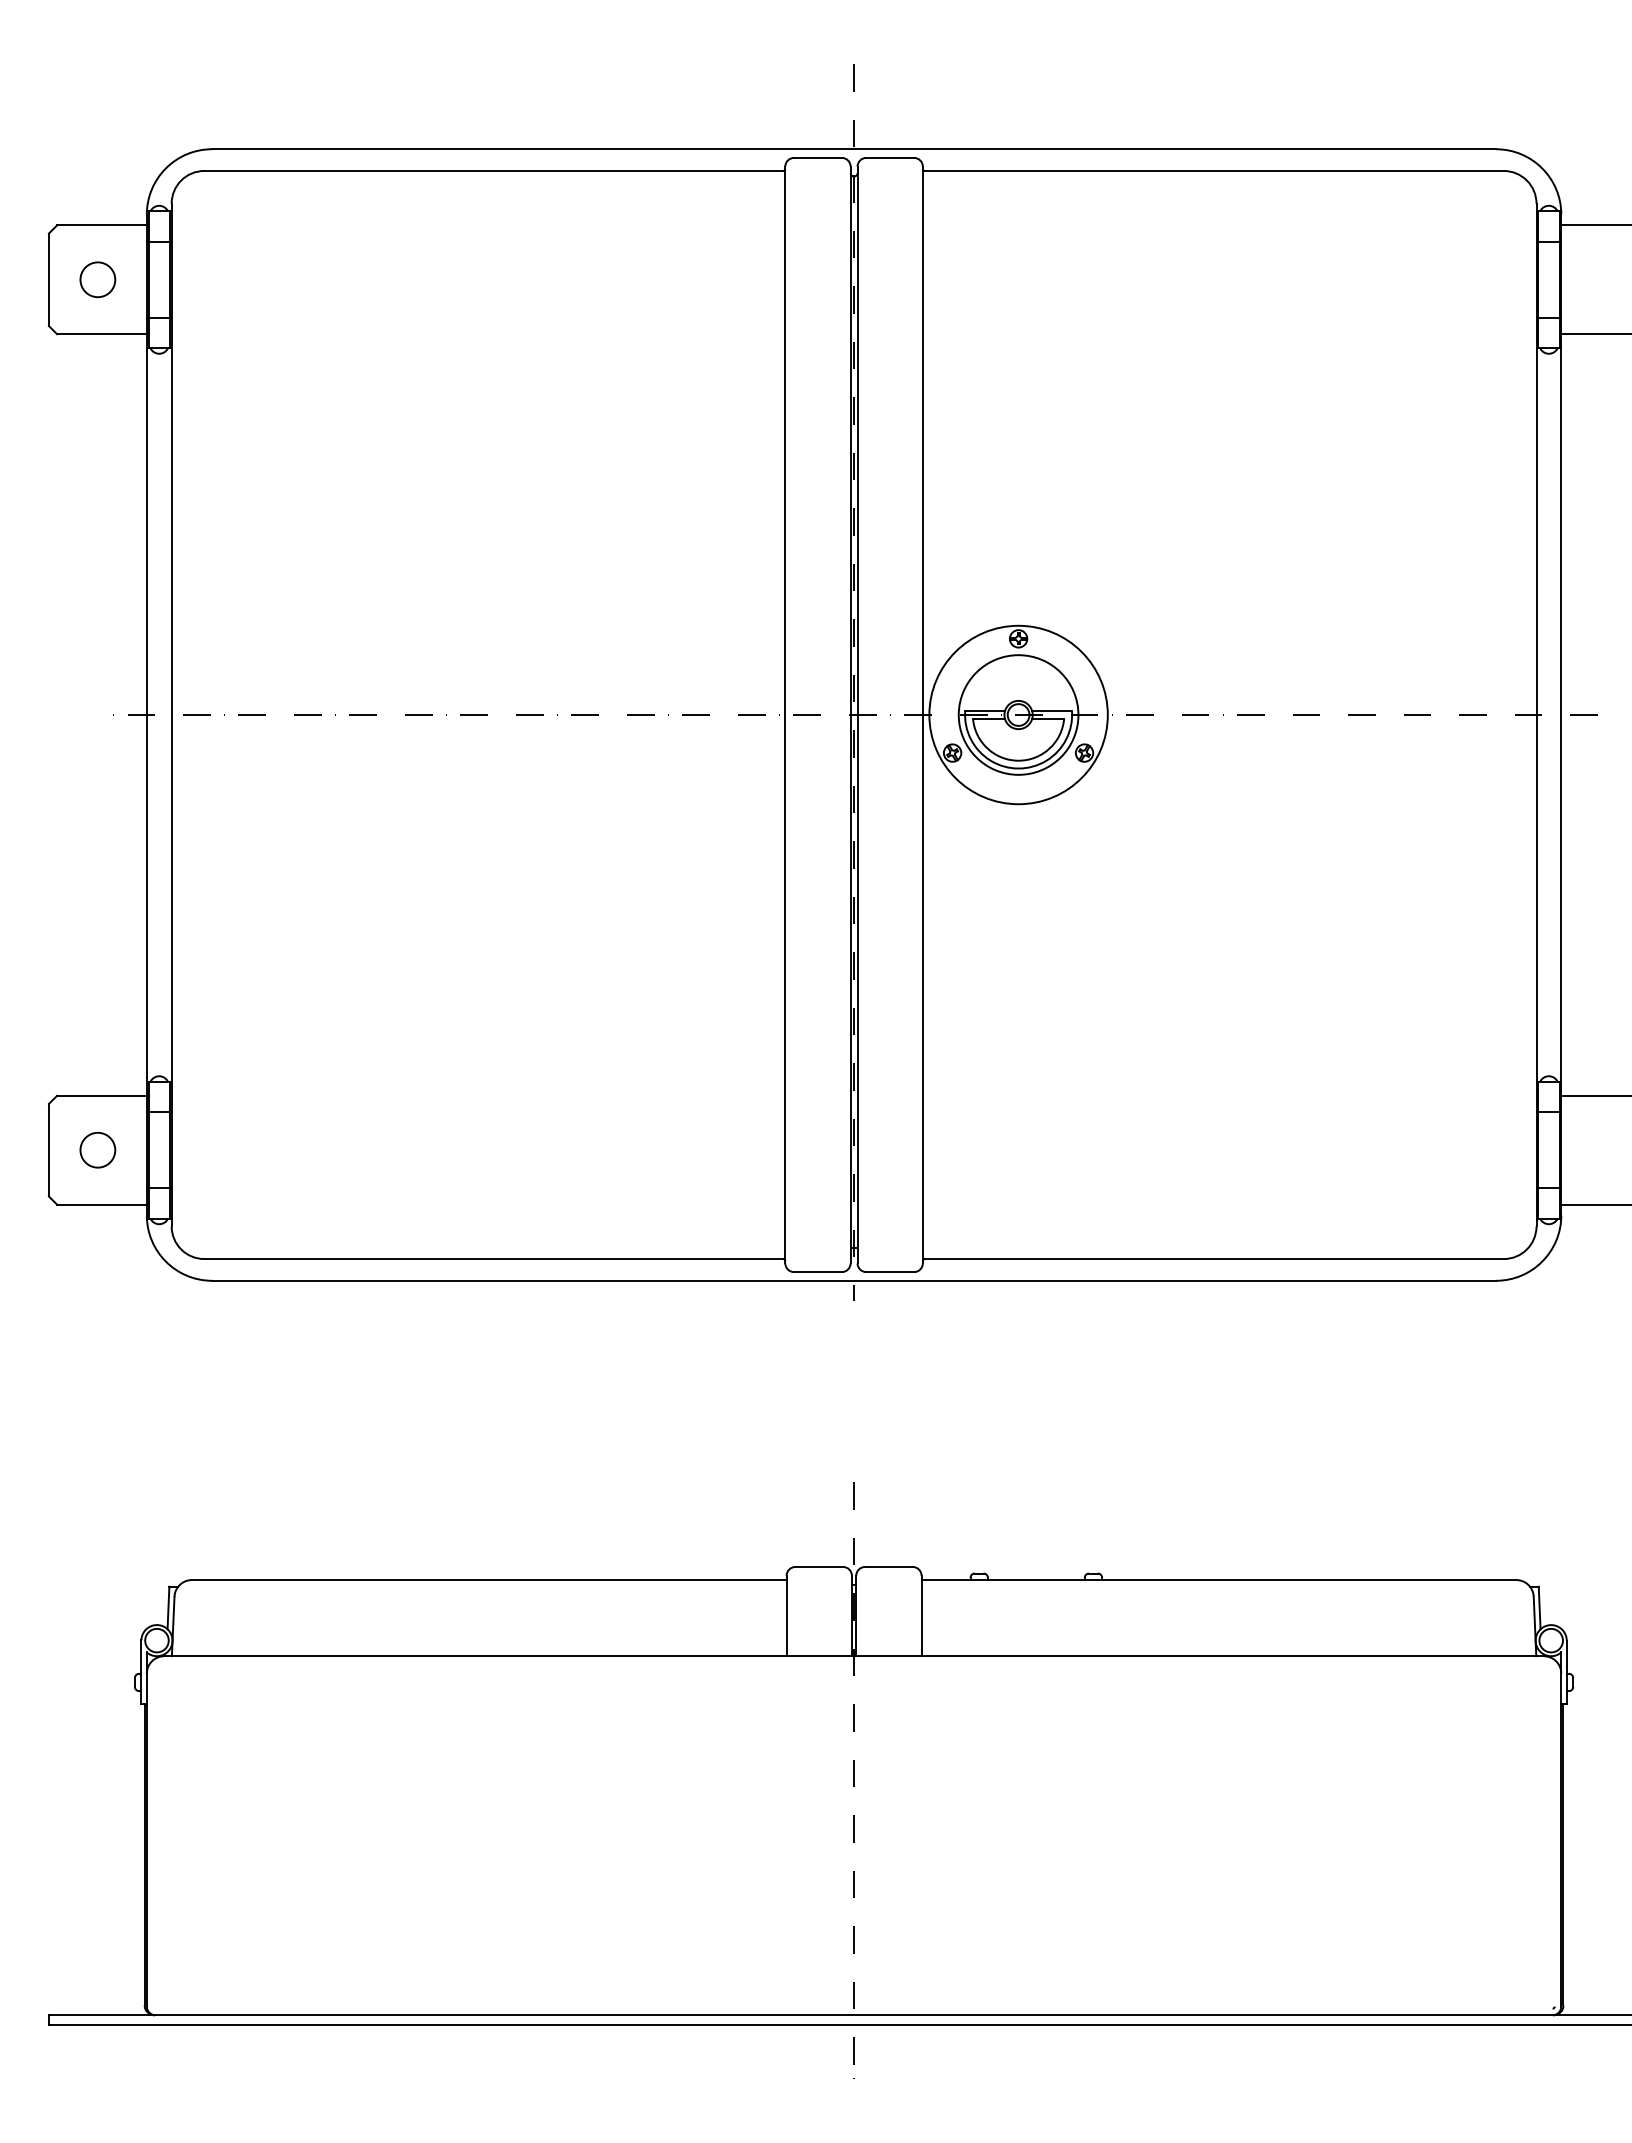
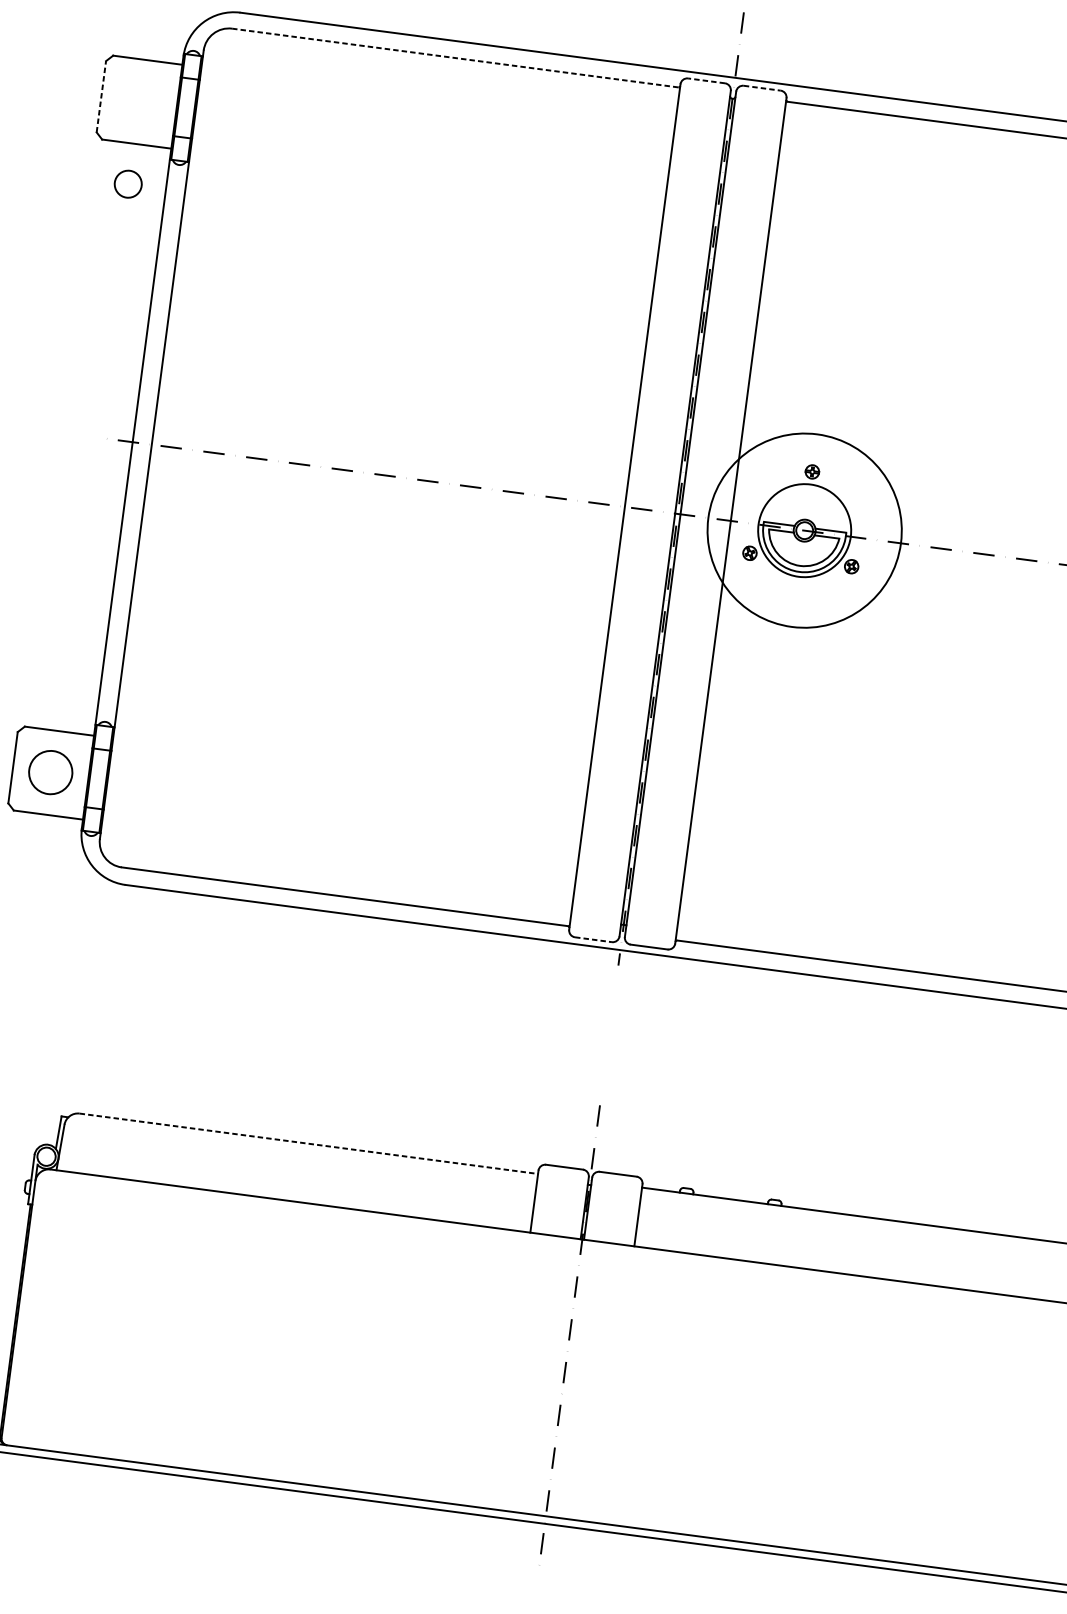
line: (817, 157) -> (706, 80), solid -> dashed
line: (890, 157) -> (762, 87), solid -> dashed
line: (493, 171) -> (455, 58), solid -> dashed
line: (48, 279) -> (101, 96), solid -> dashed
circle: (97, 279) -> (127, 183), moved
circle: (1018, 714) -> (804, 530), size x1.4
circle: (97, 1150) -> (50, 772), size x1.6
line: (817, 1272) -> (593, 939), solid -> dashed
line: (489, 1580) -> (308, 1144), solid -> dashed

